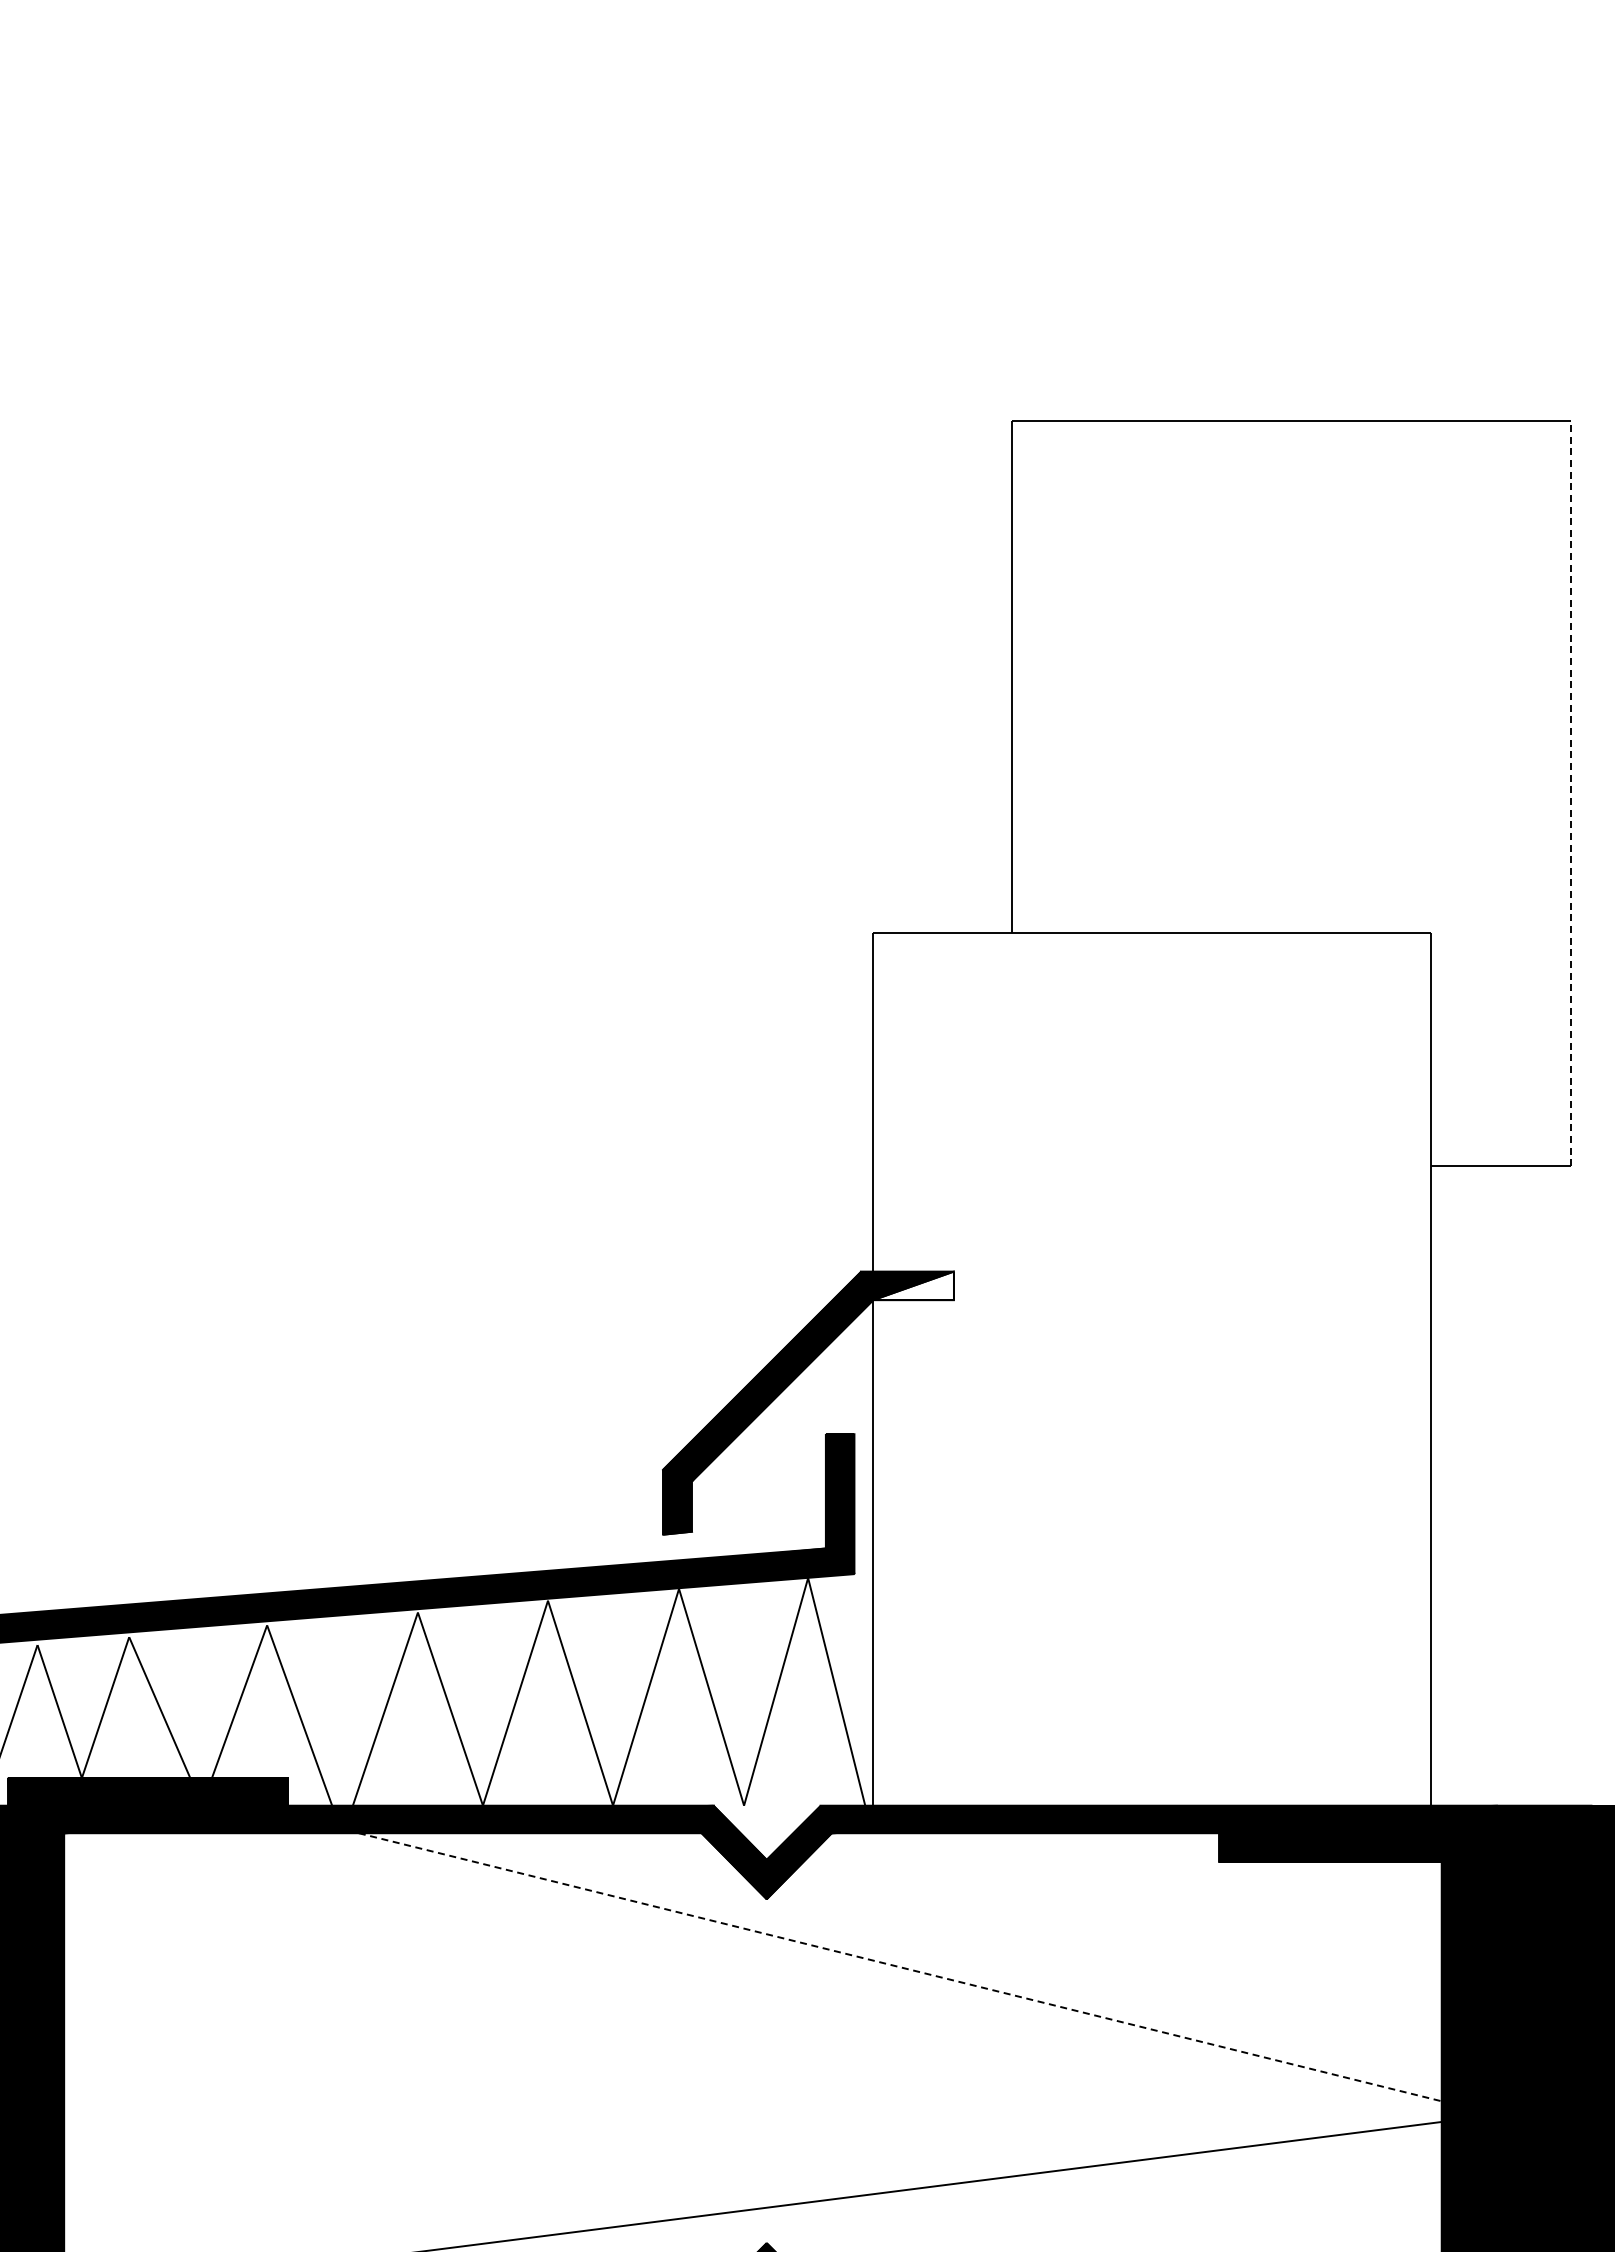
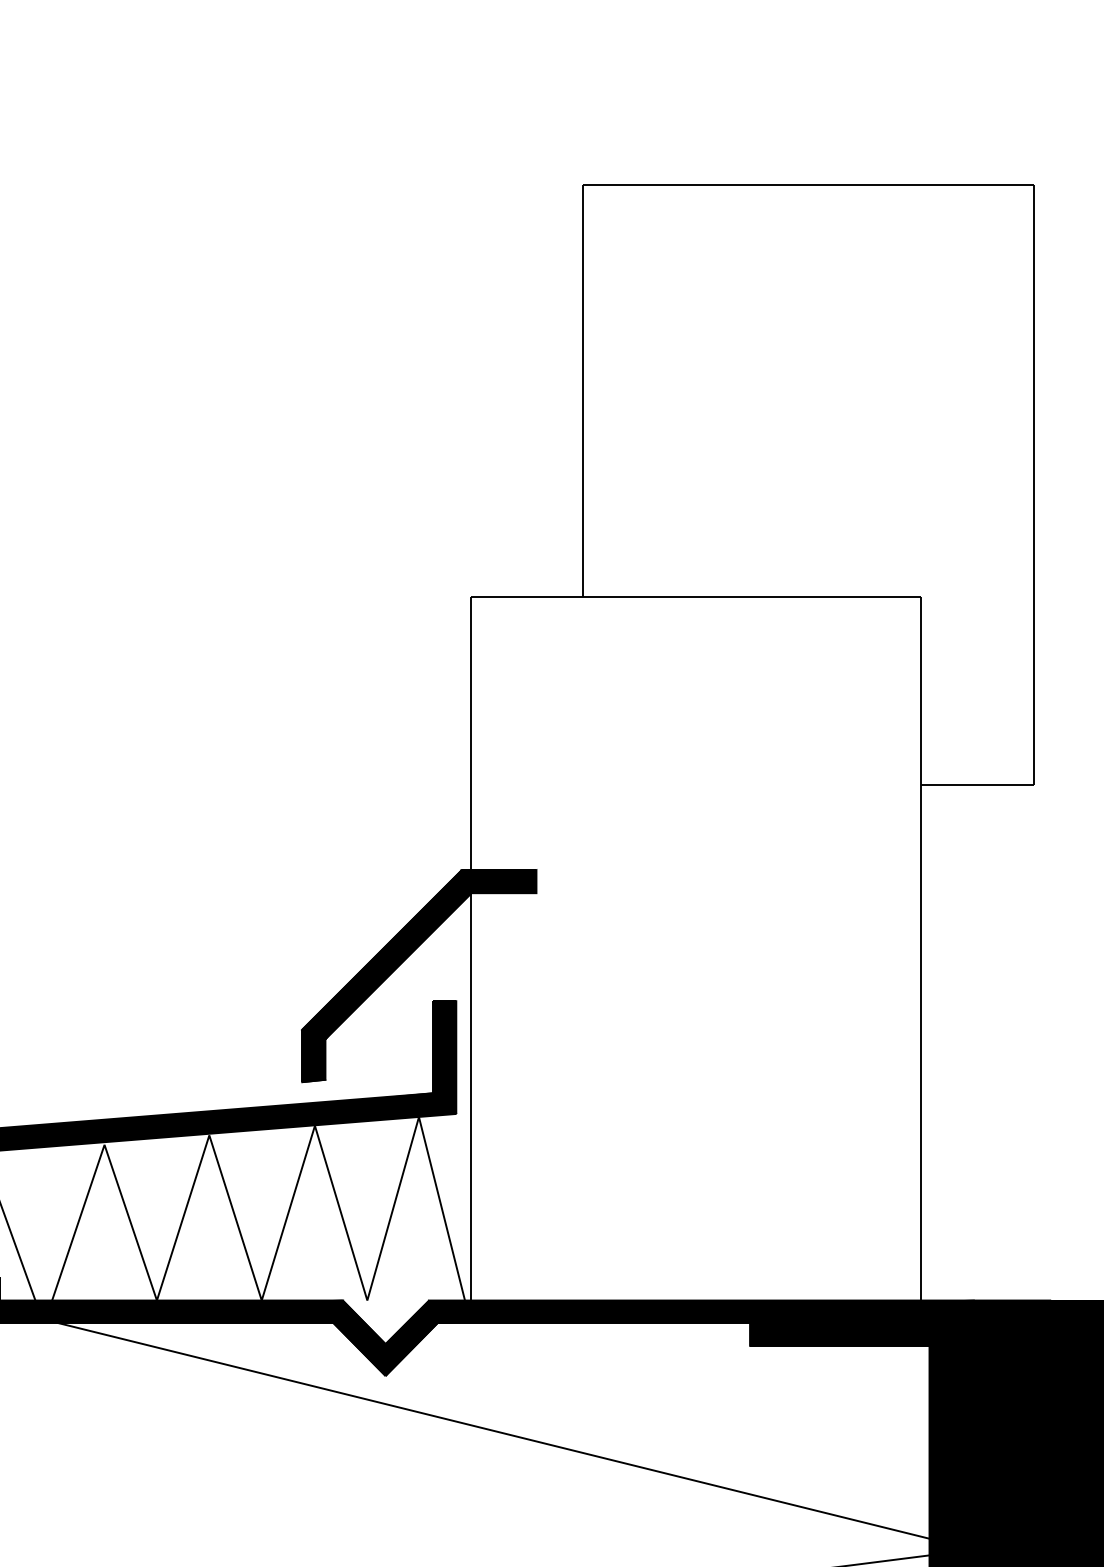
line: (1570, 793) -> (1033, 484), dashed -> solid
fill: (913, 1285) -> (503, 881), added
line: (900, 1967) -> (493, 1430), dashed -> solid

